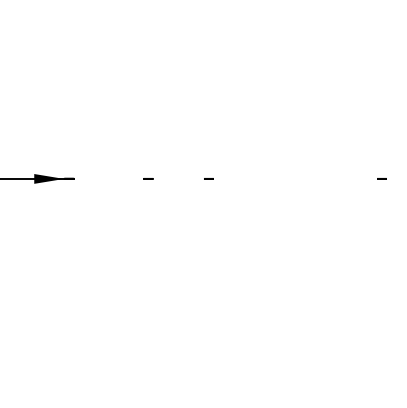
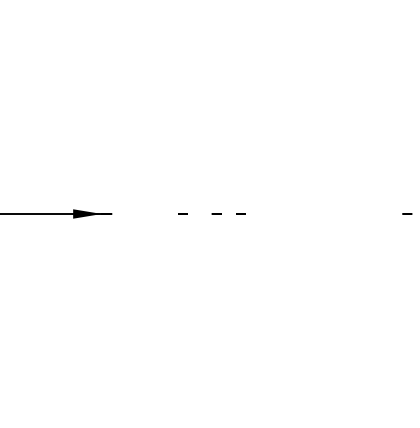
part: (183, 178) -> (216, 213), added

